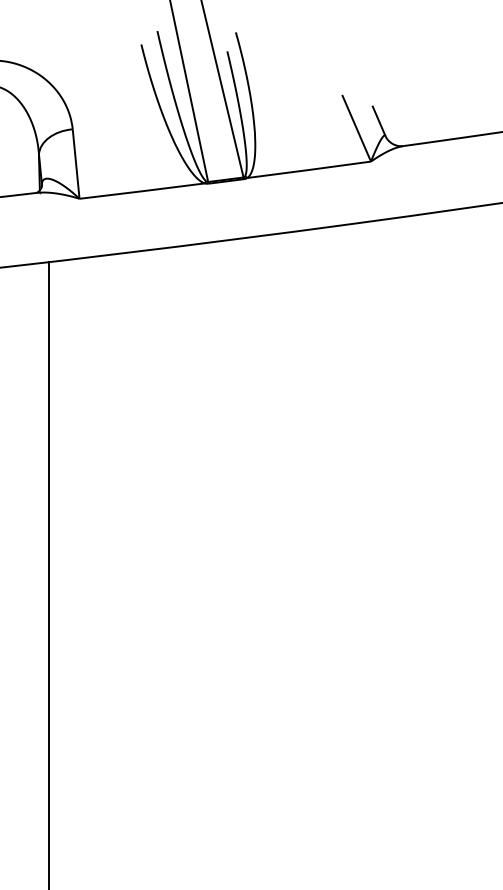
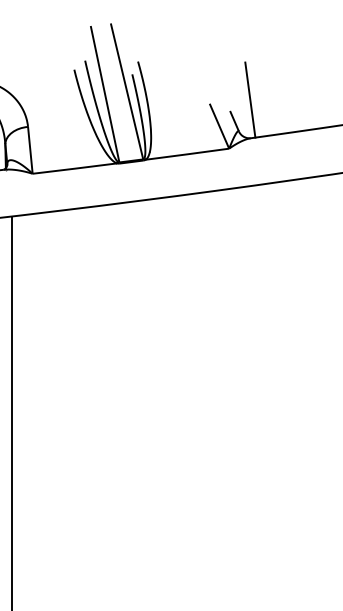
line: (402, 88) -> (250, 99), added

